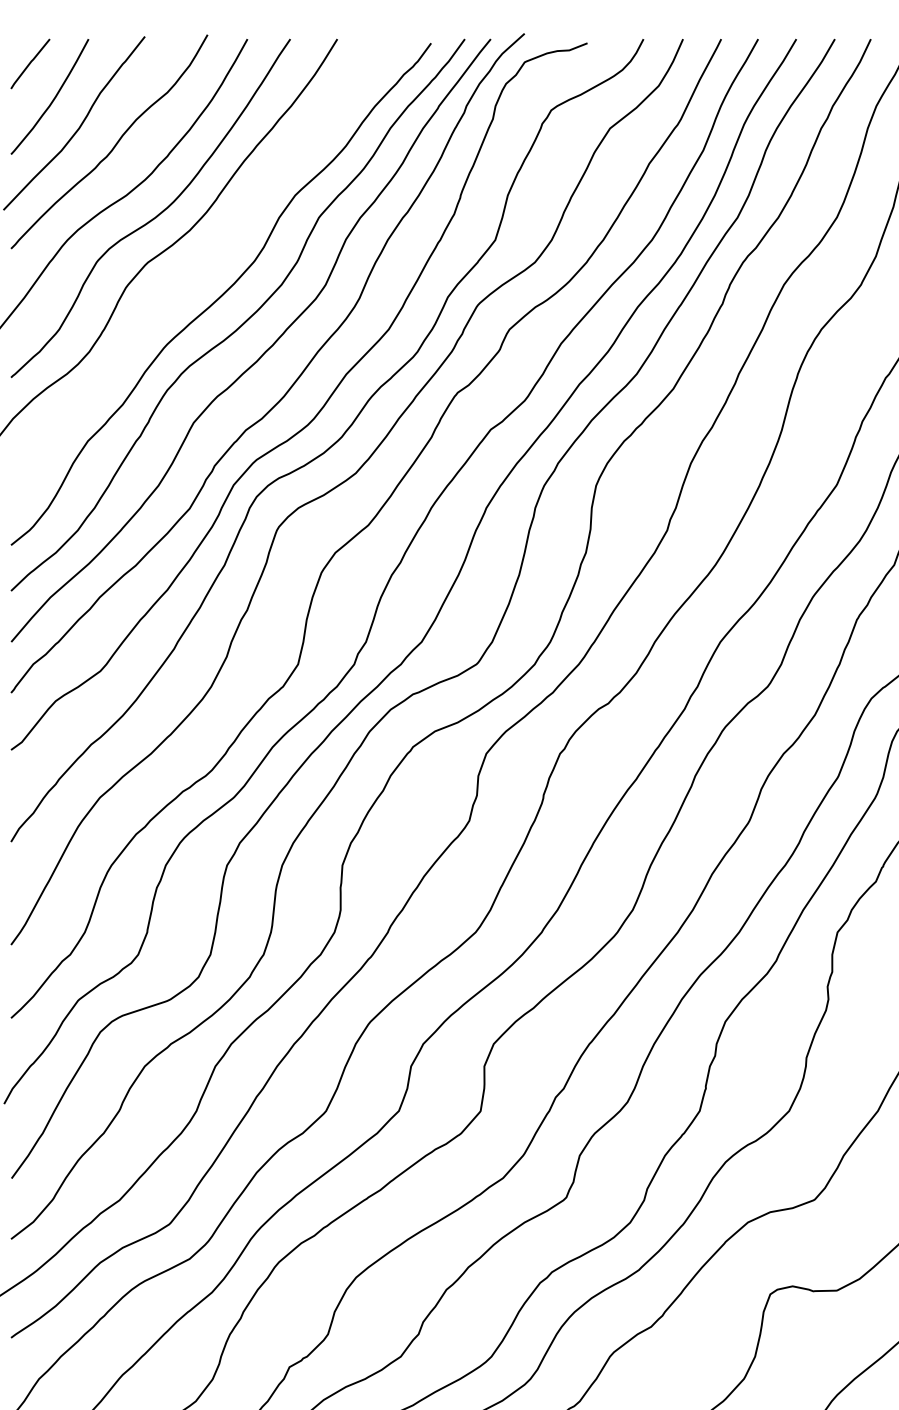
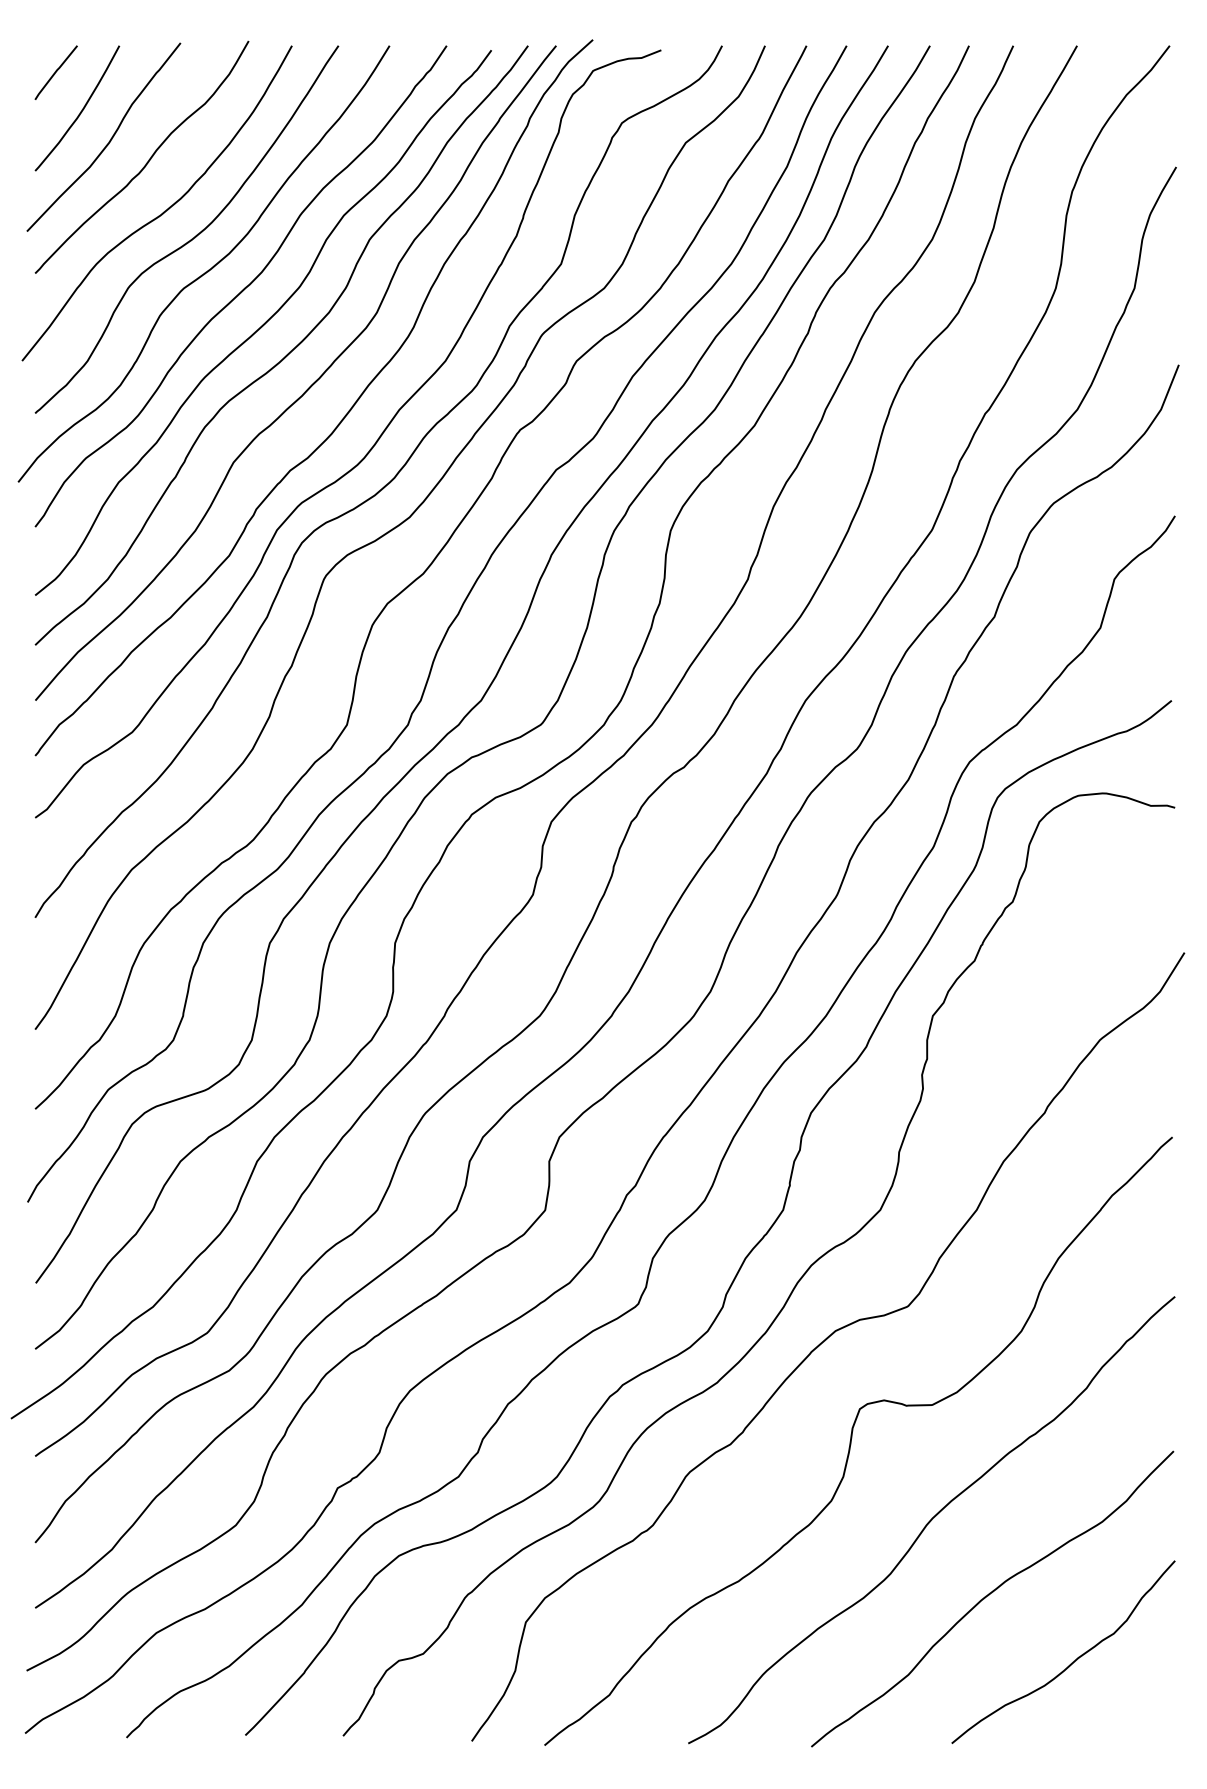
curve: (202, 262) -> (243, 288), added

